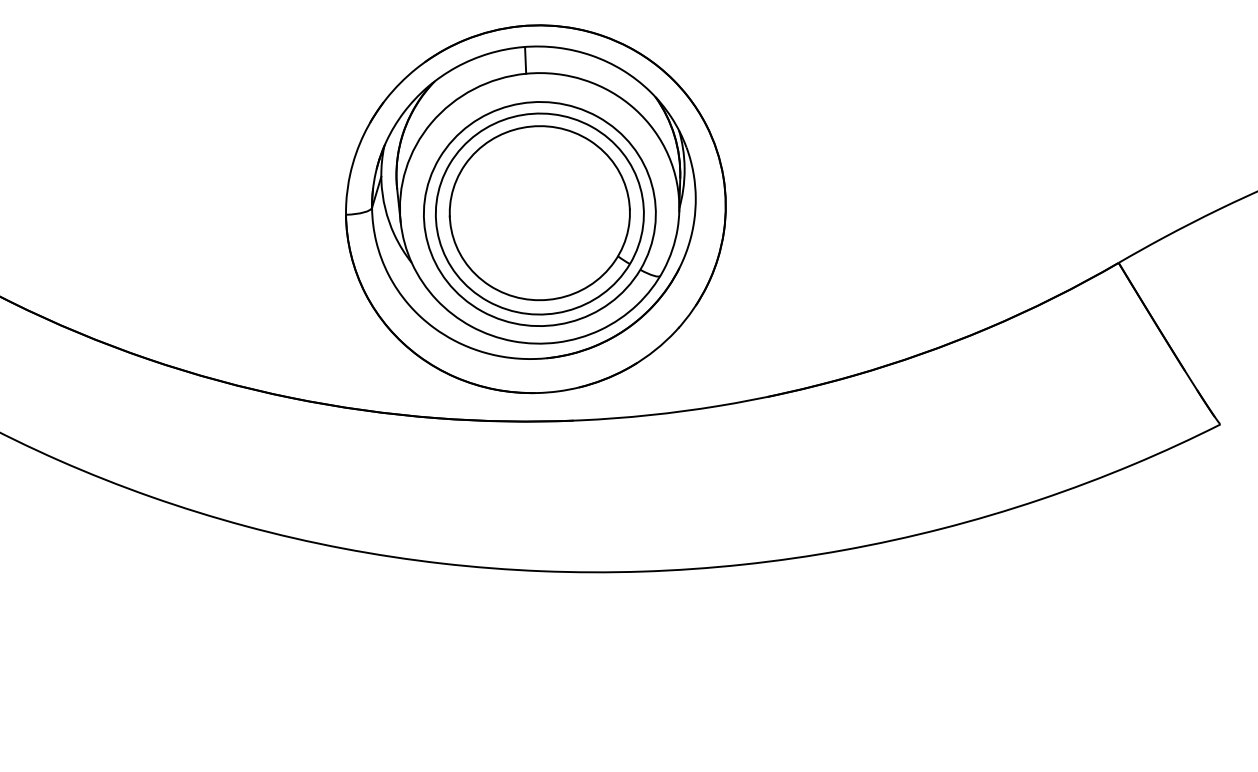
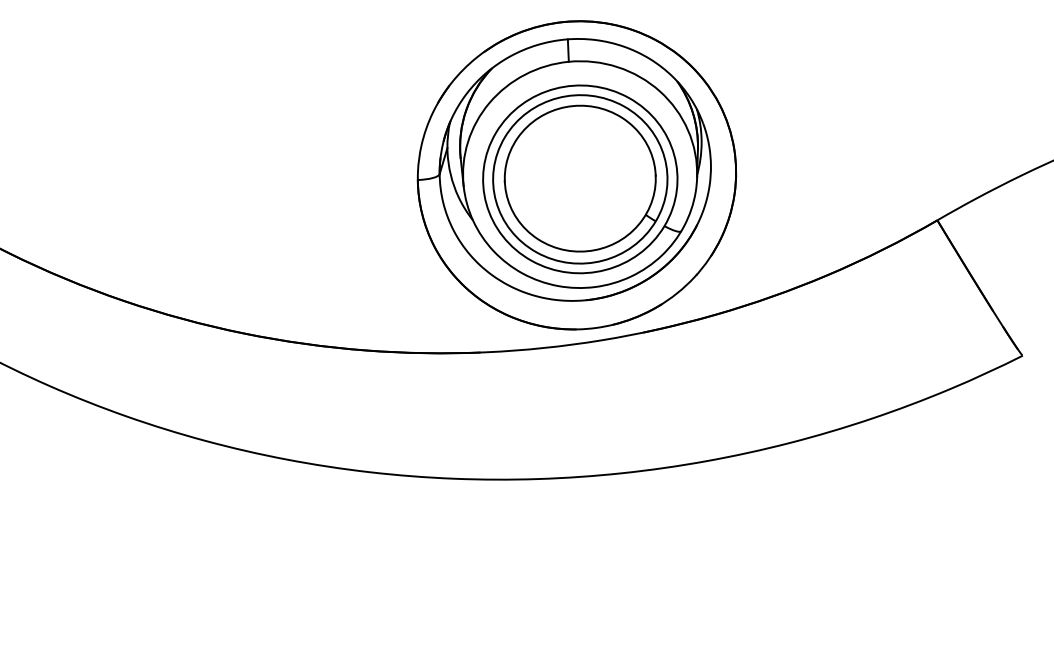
part: (535, 209) -> (576, 175), moved

